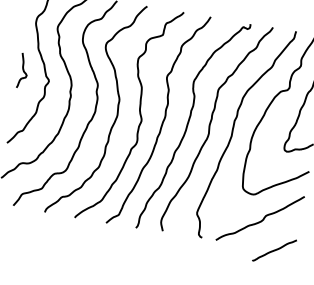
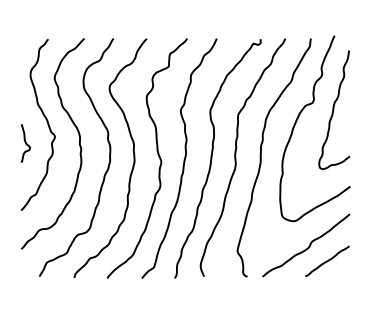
curve: (23, 70) -> (25, 143), moved
line: (274, 249) -> (327, 260), moved

